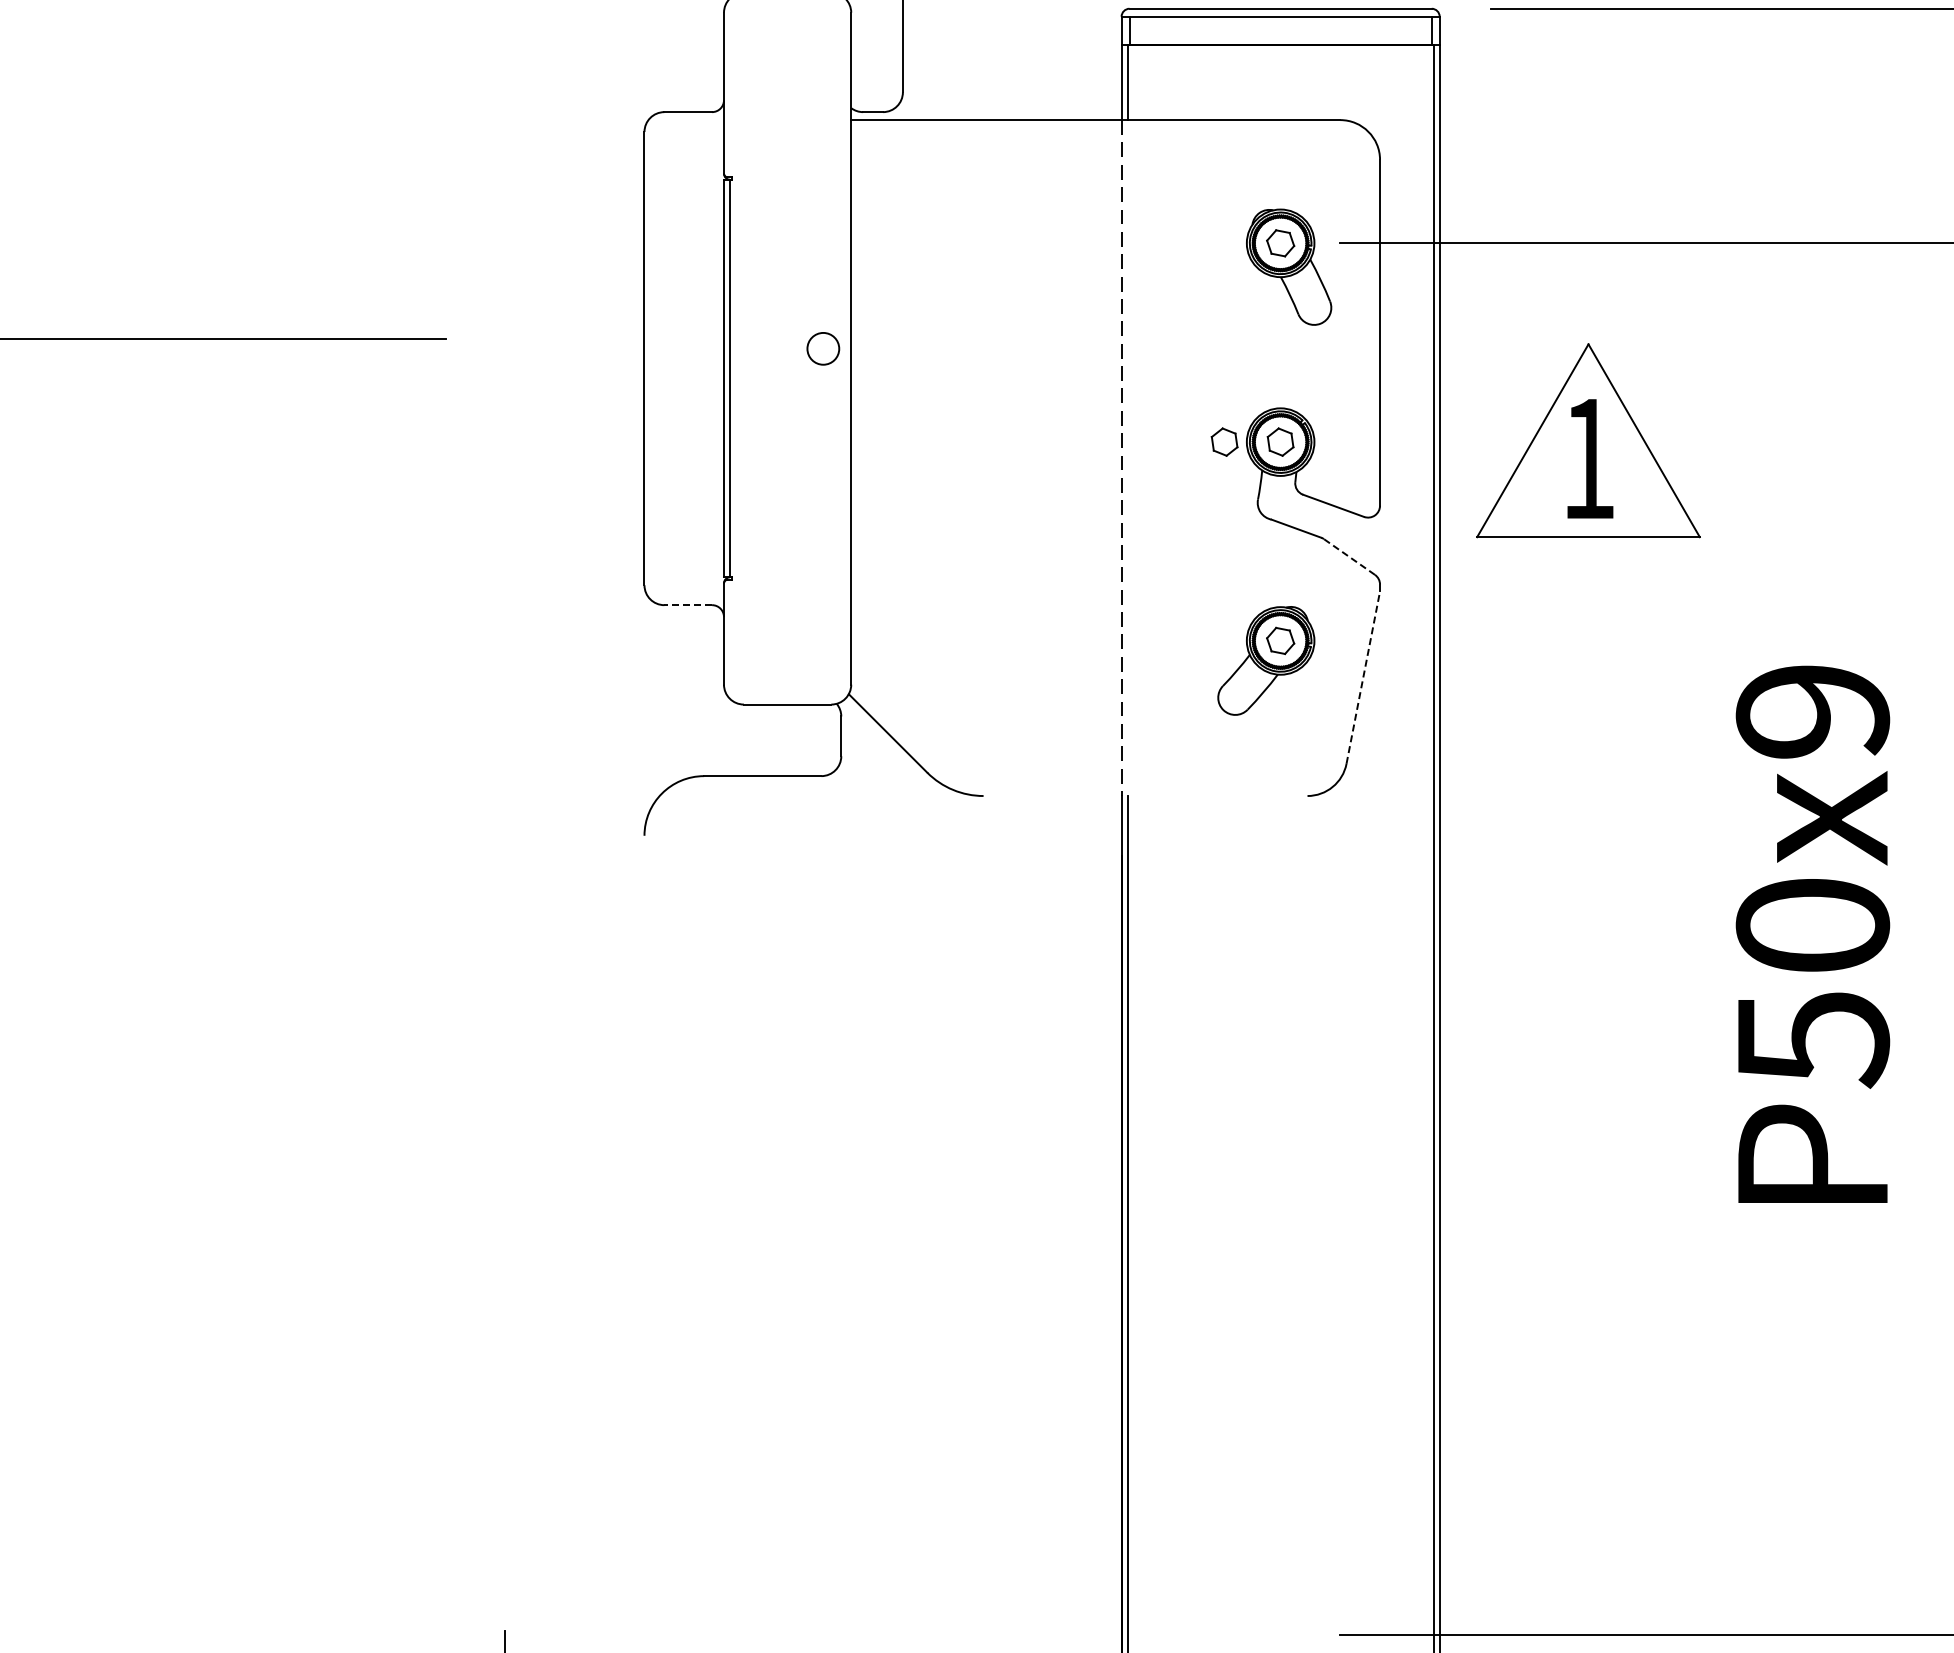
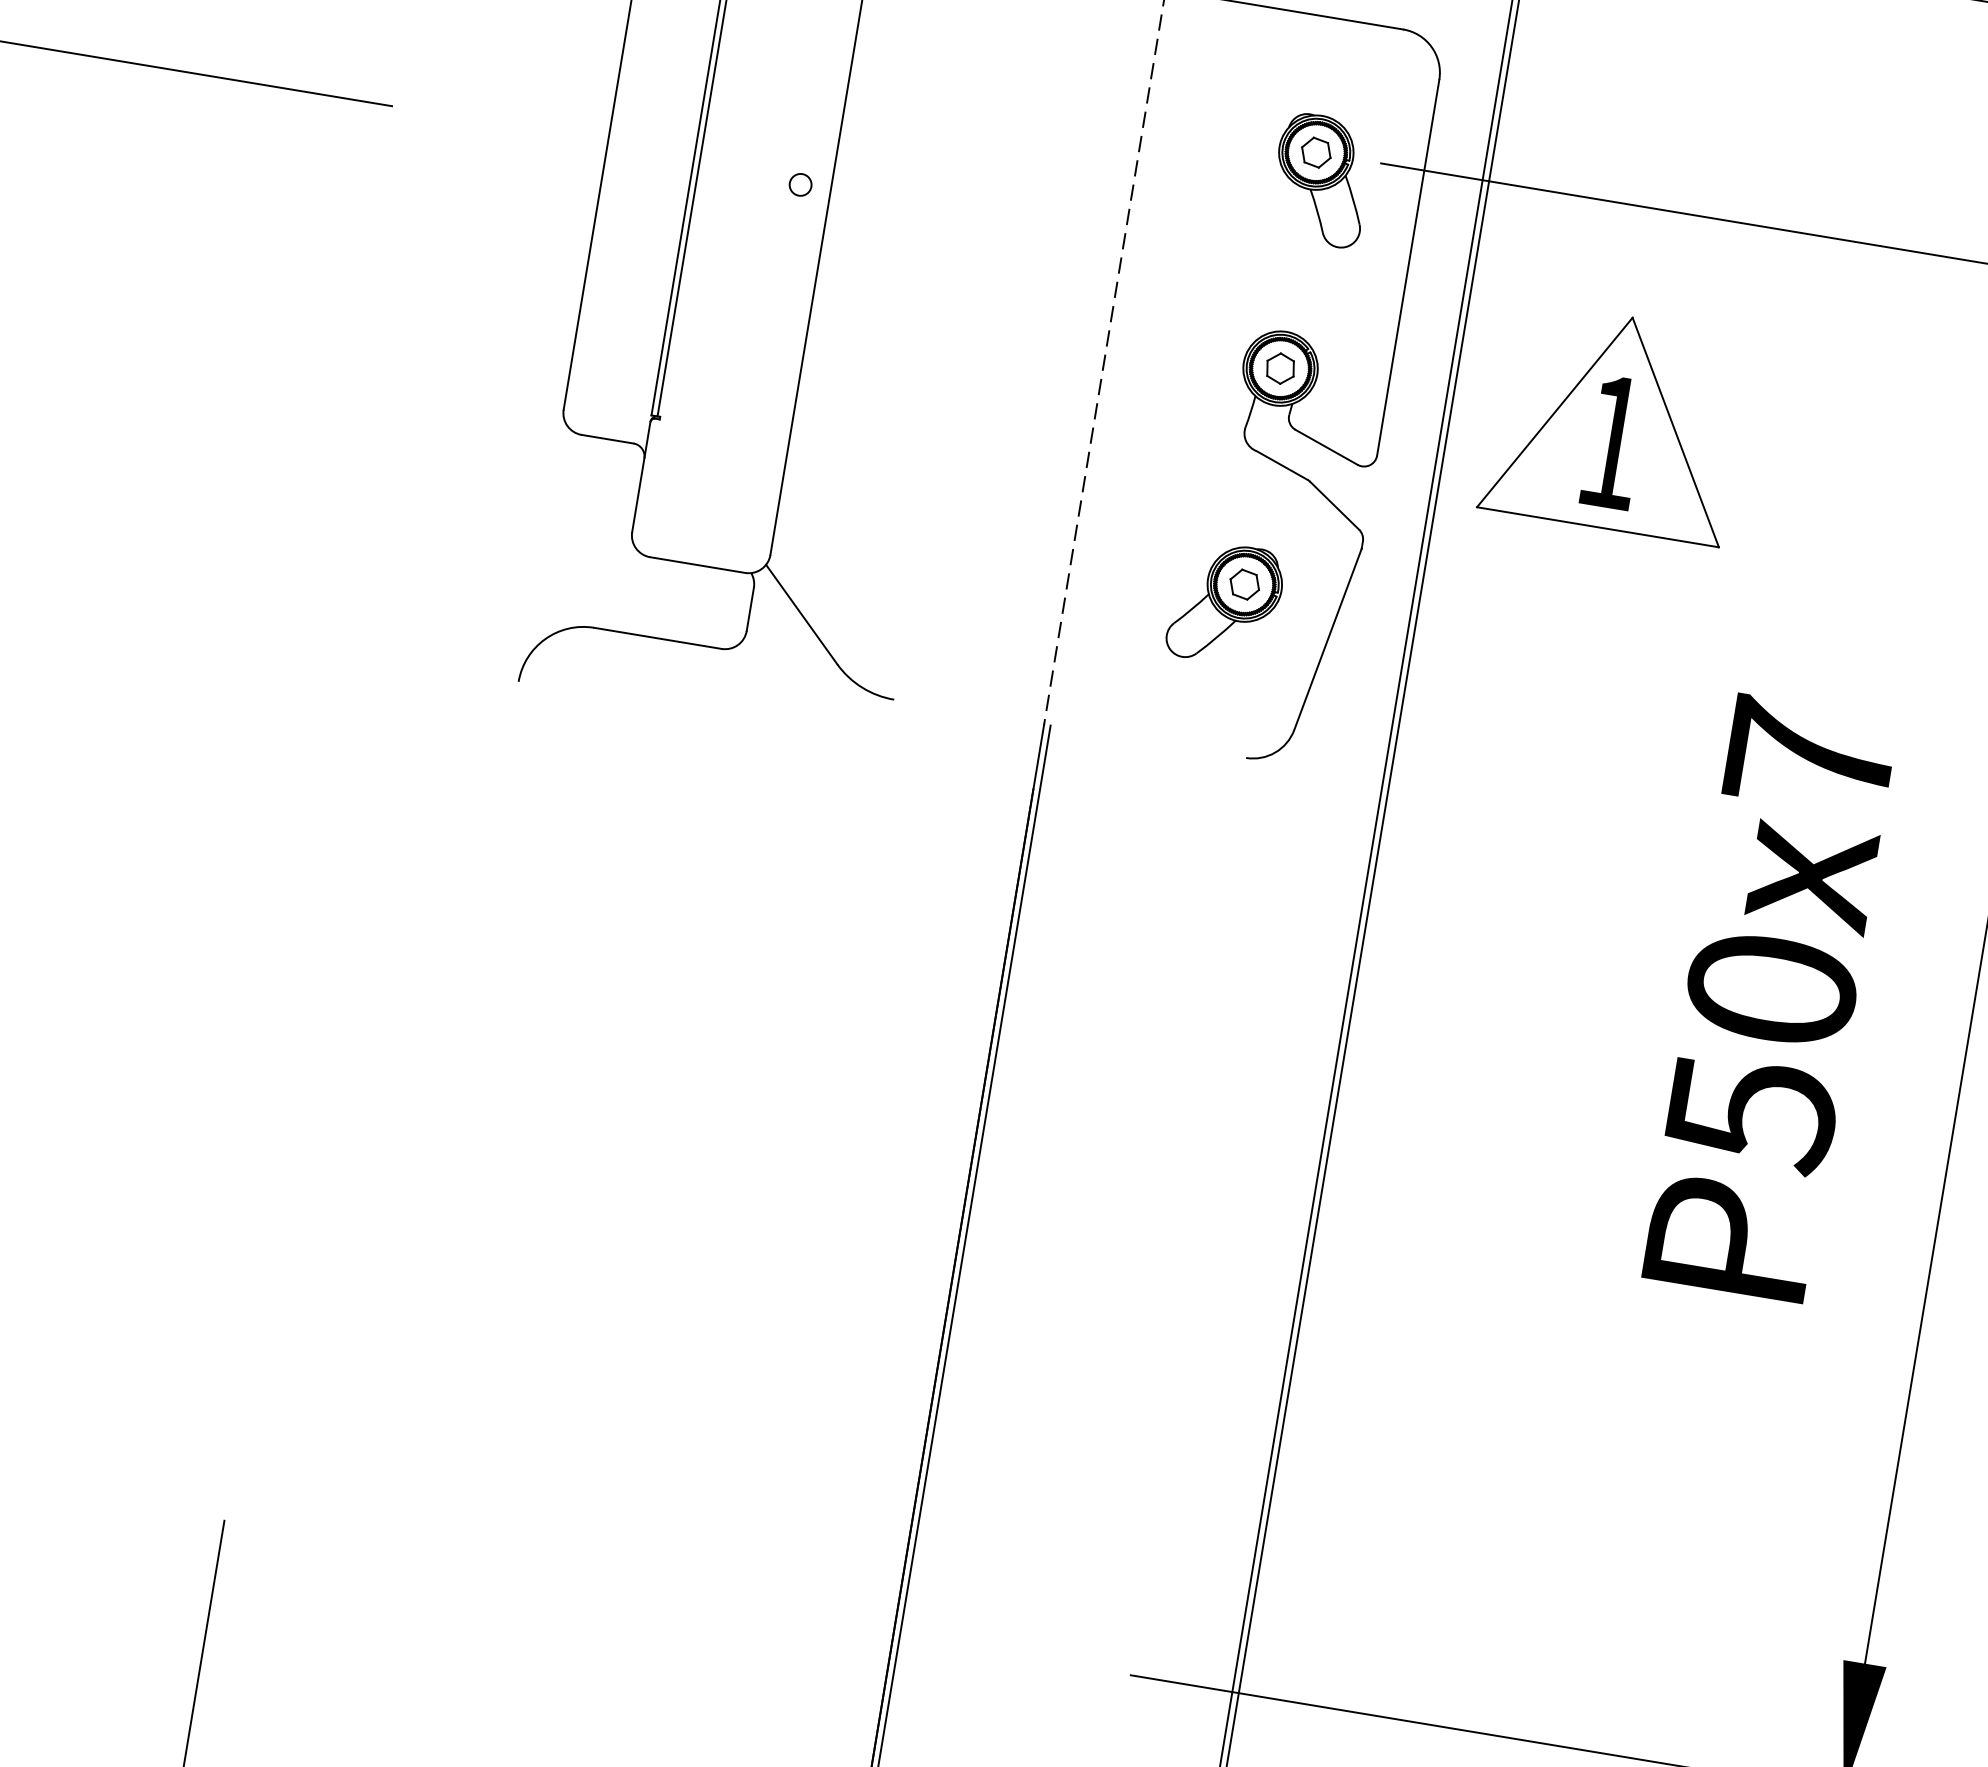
circle: (823, 348) -> (800, 184), size x0.62
part: (1224, 441) -> (1219, 357), removed
line: (1349, 556) -> (1334, 505), dashed -> solid
line: (688, 605) -> (607, 439), dashed -> solid
line: (1363, 677) -> (1328, 639), dashed -> solid
text: (1812, 711) -> (1809, 756), P50x9 -> P50x7

